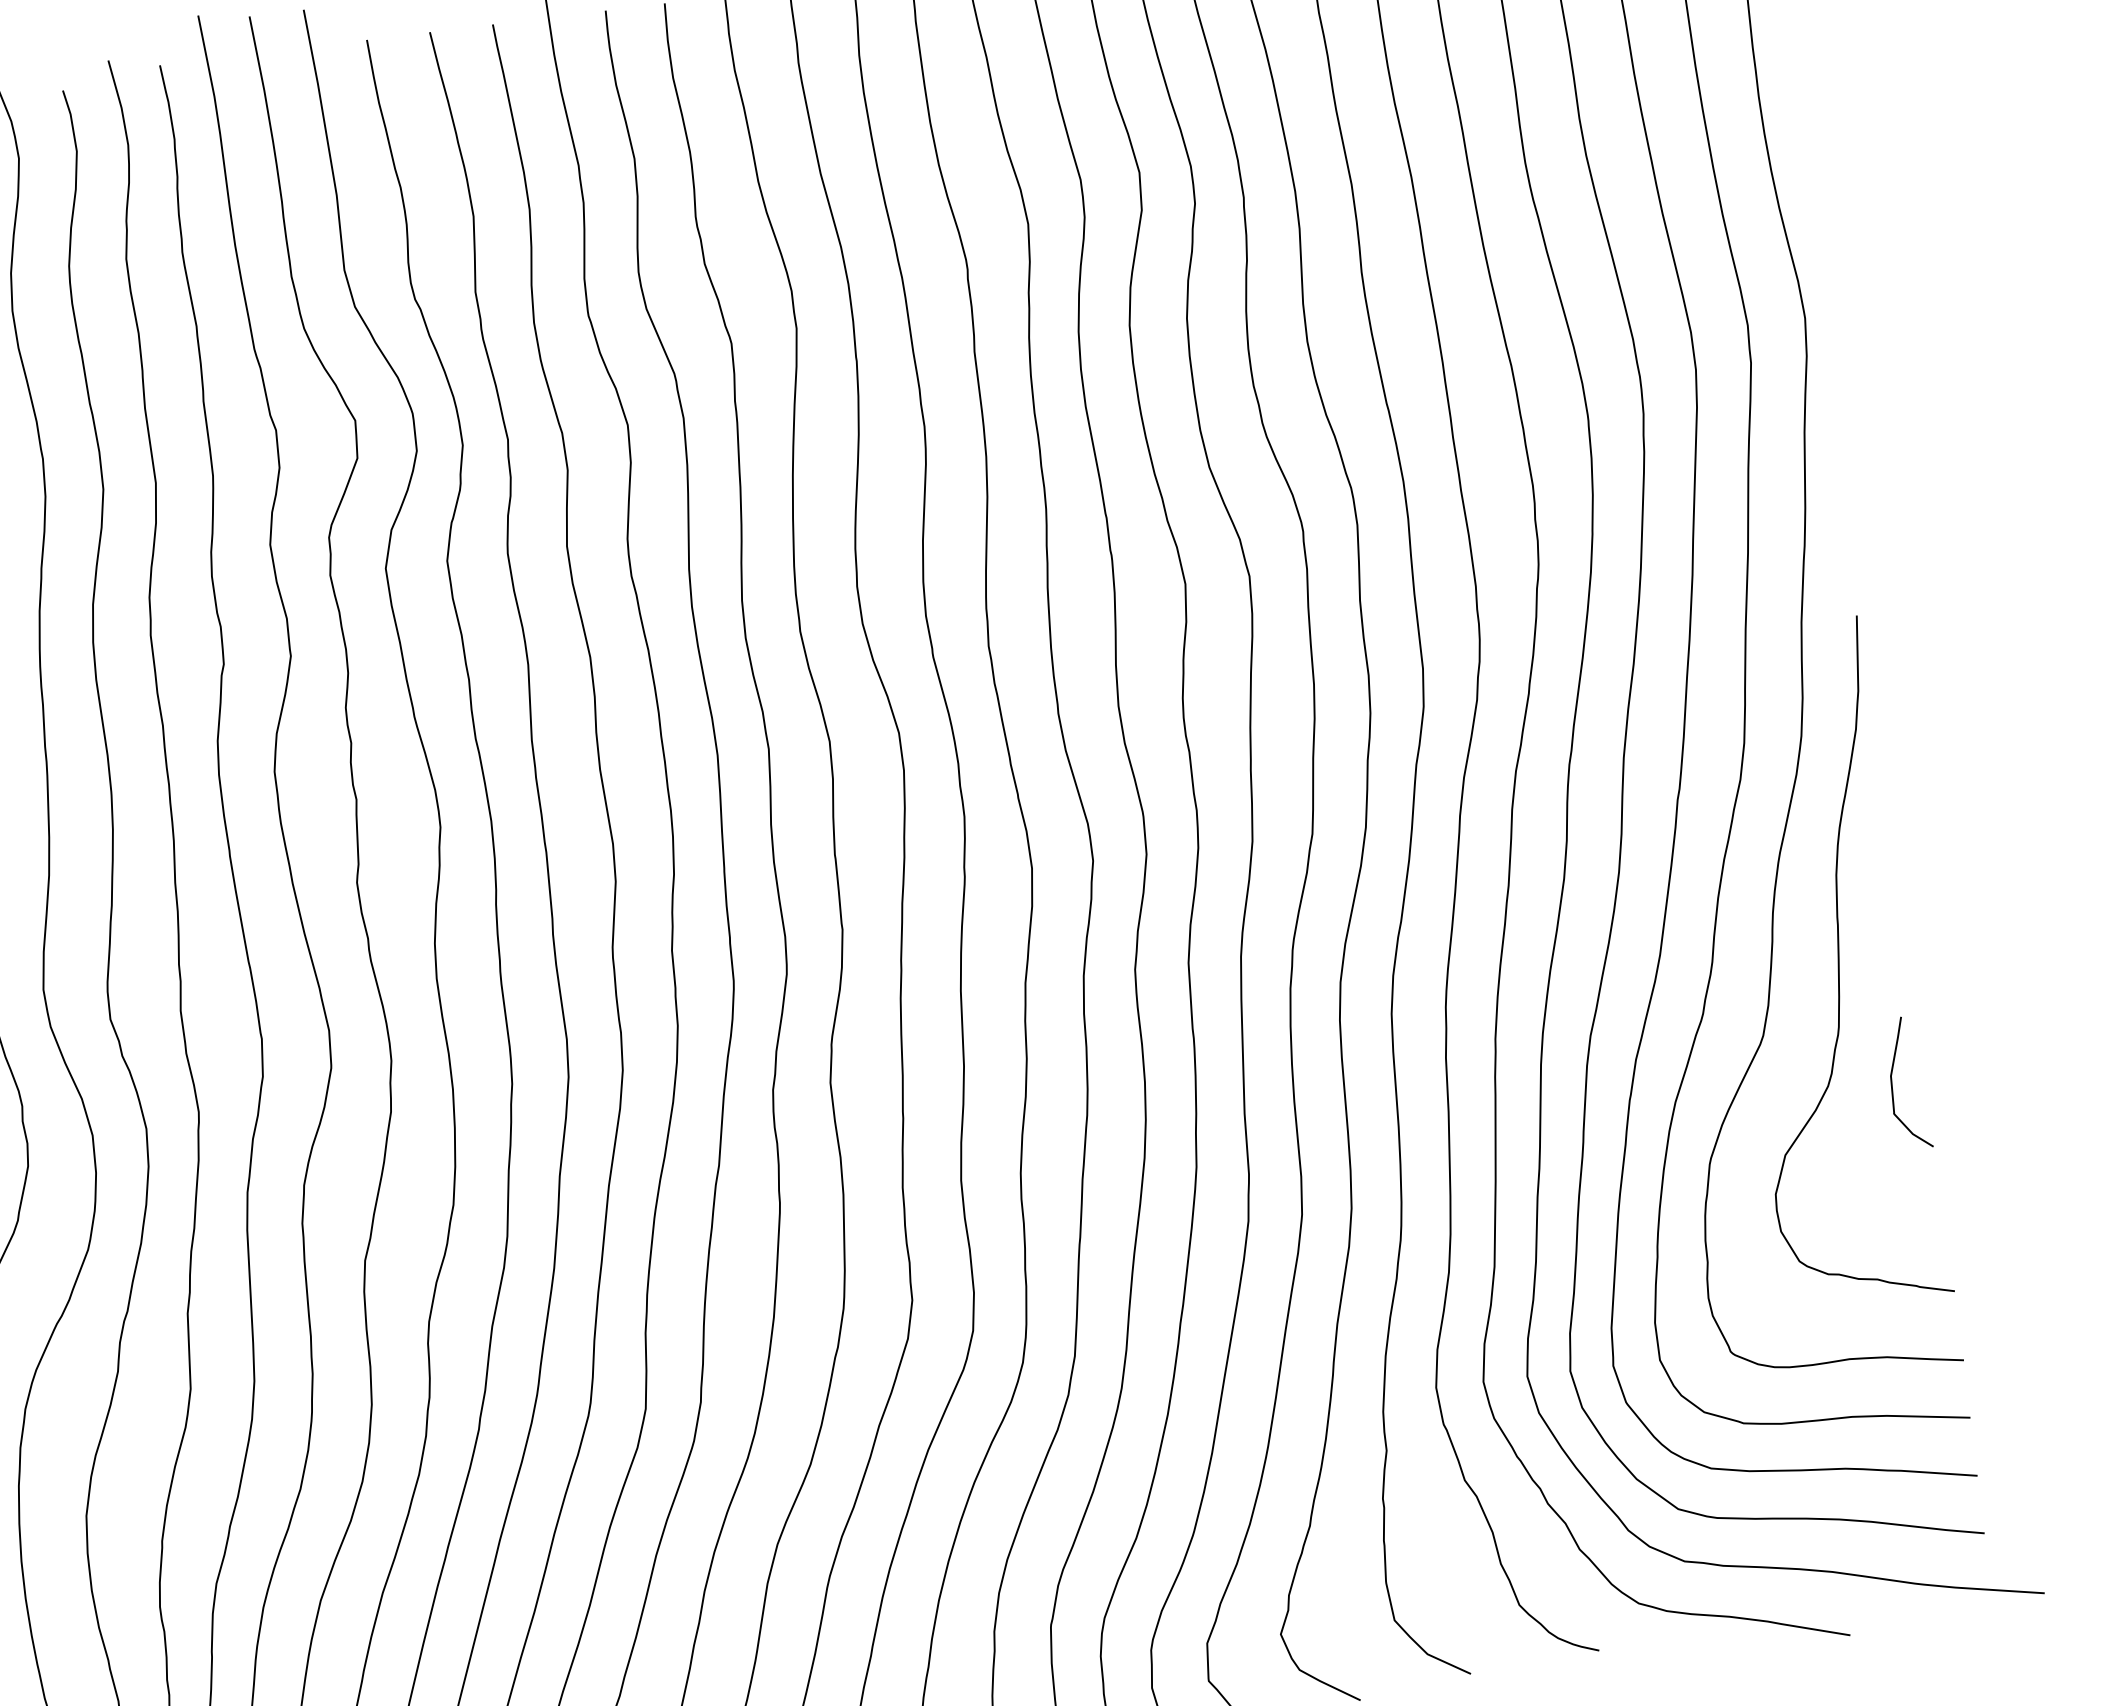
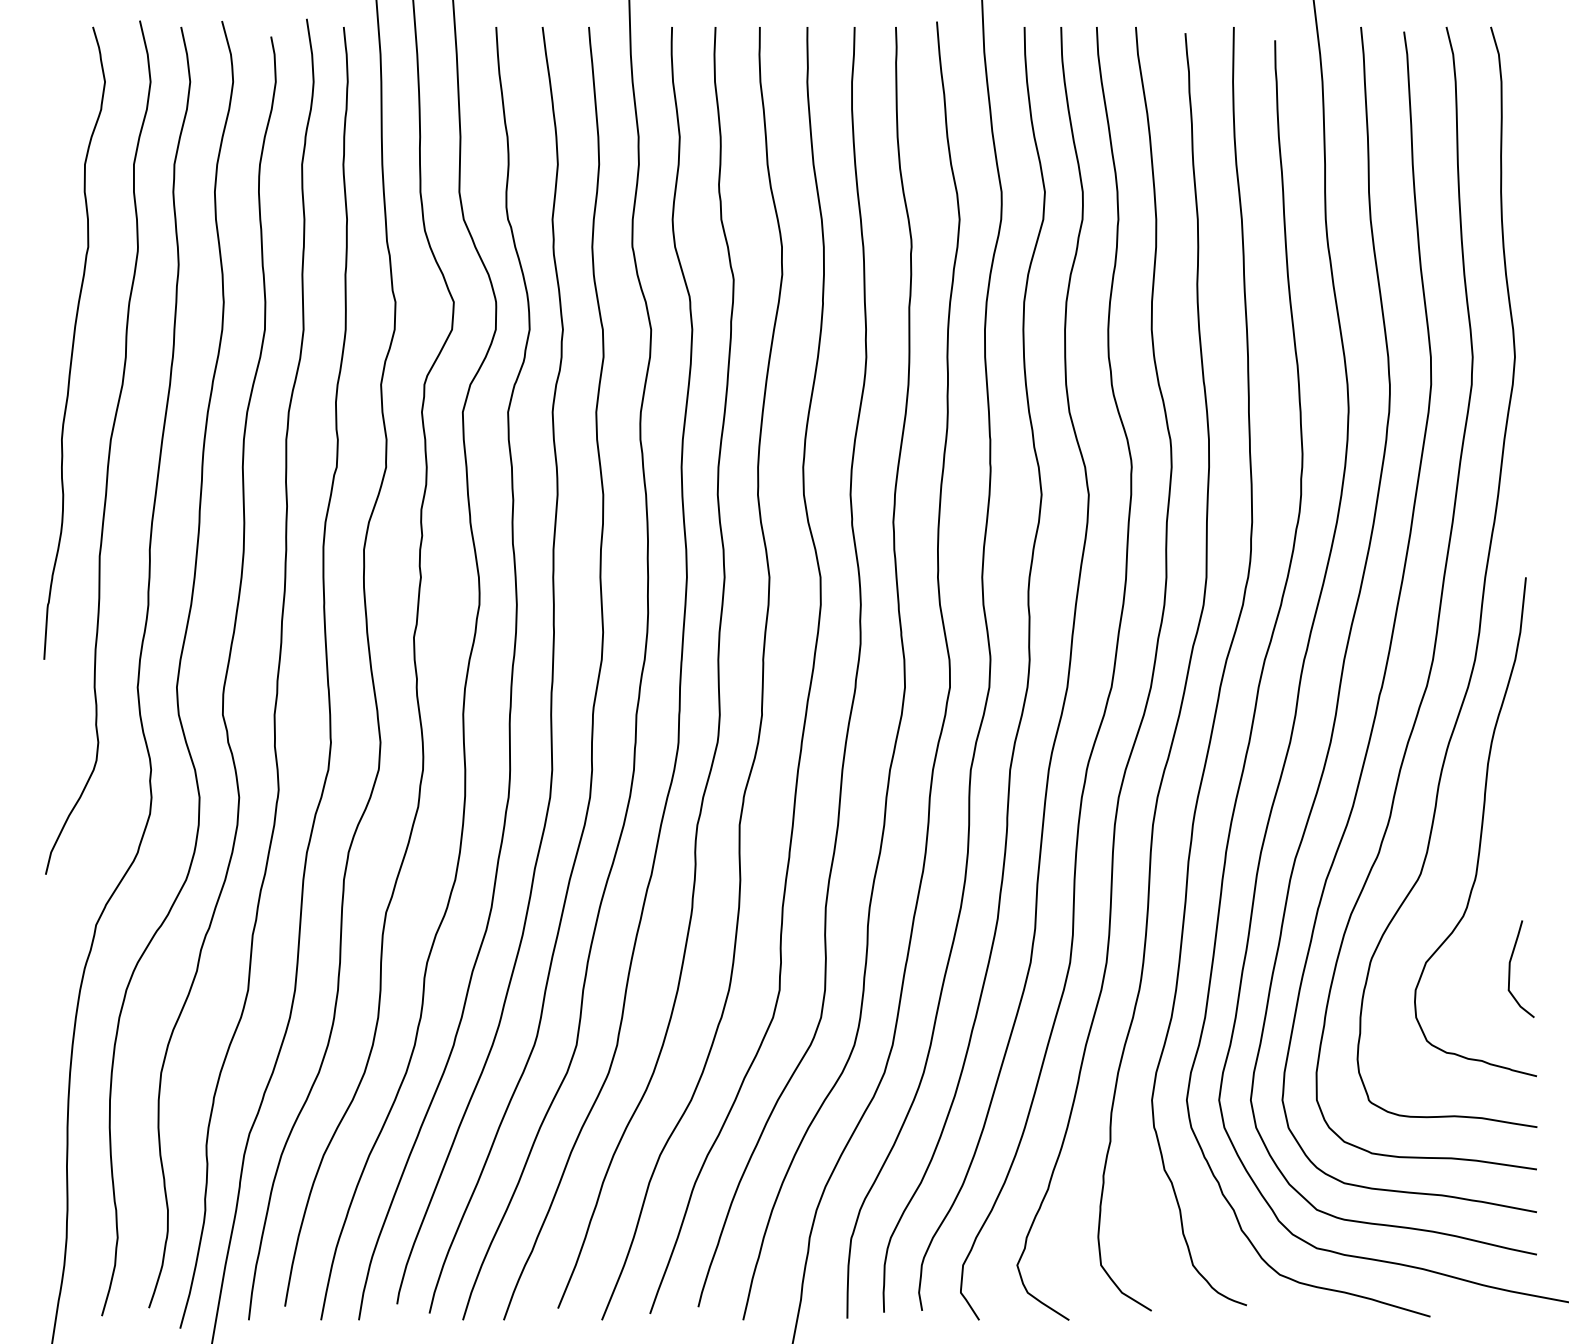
curve: (1893, 1085) -> (1510, 969), moved

